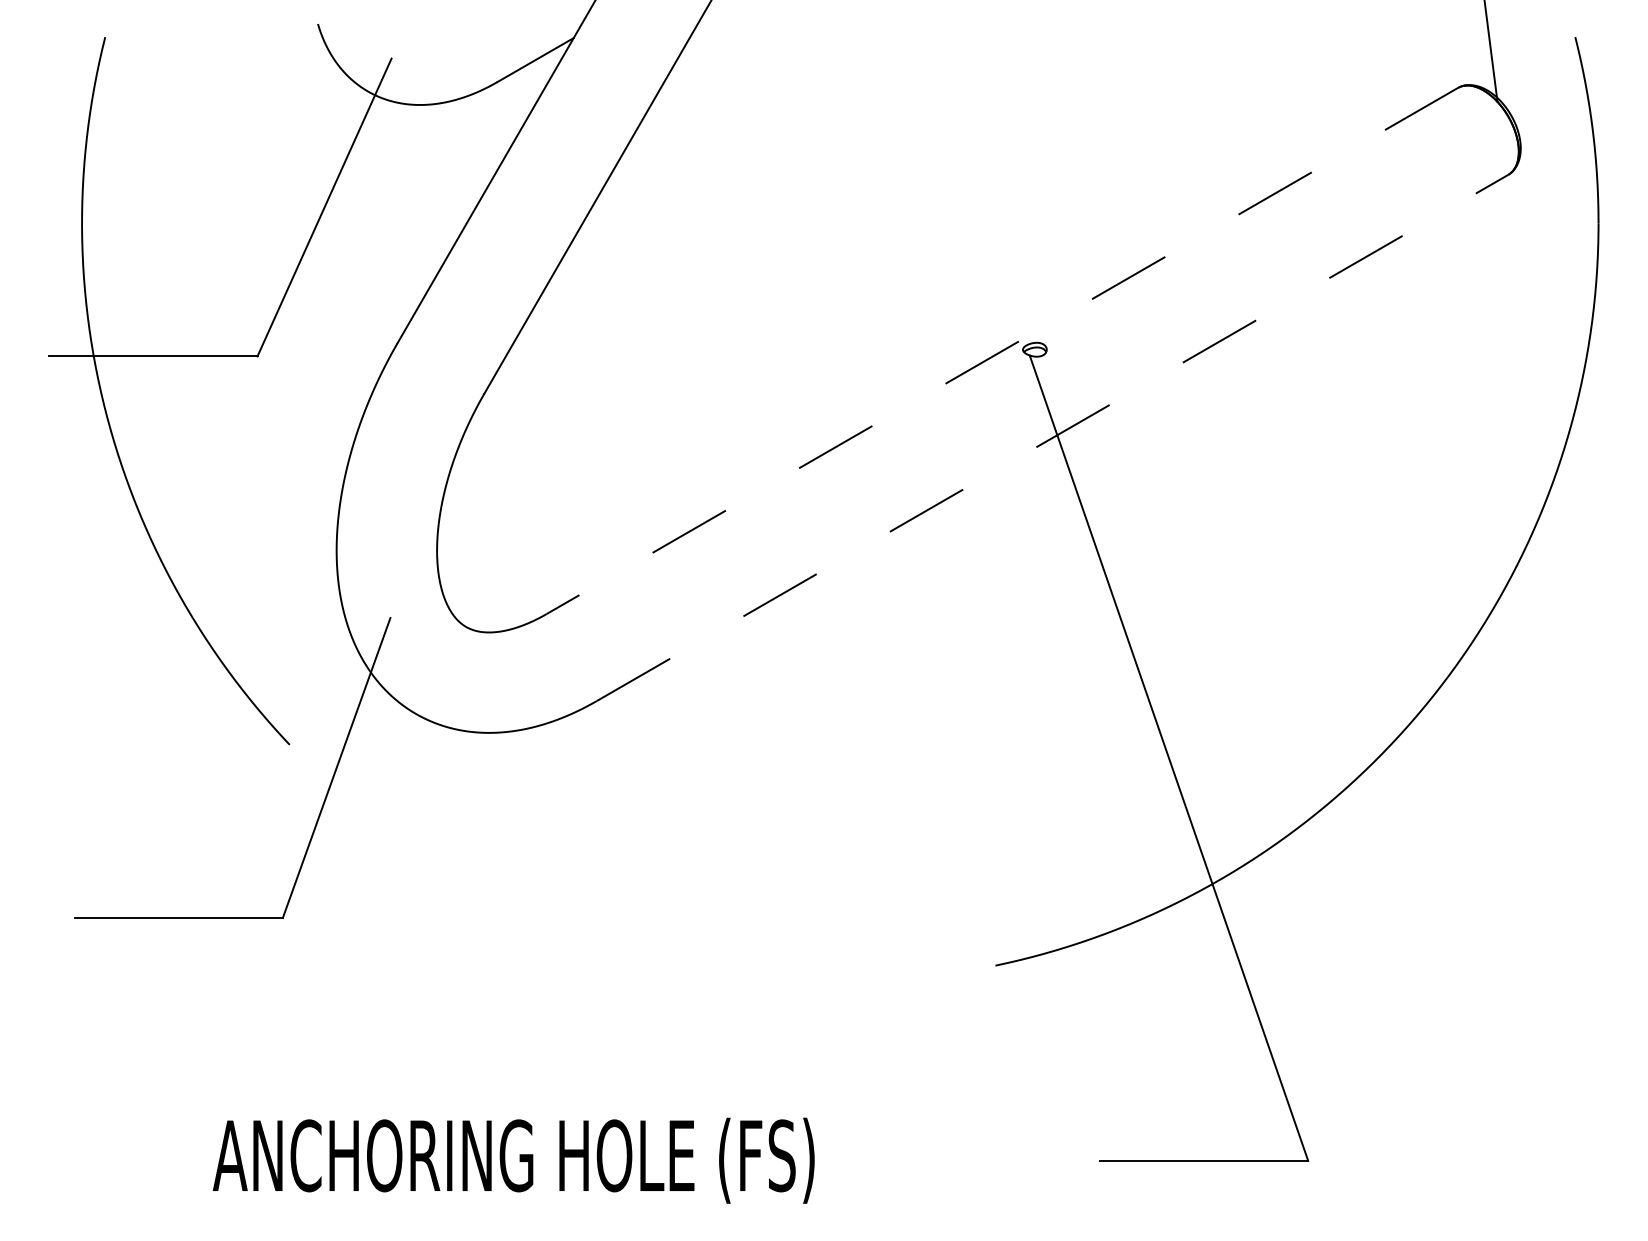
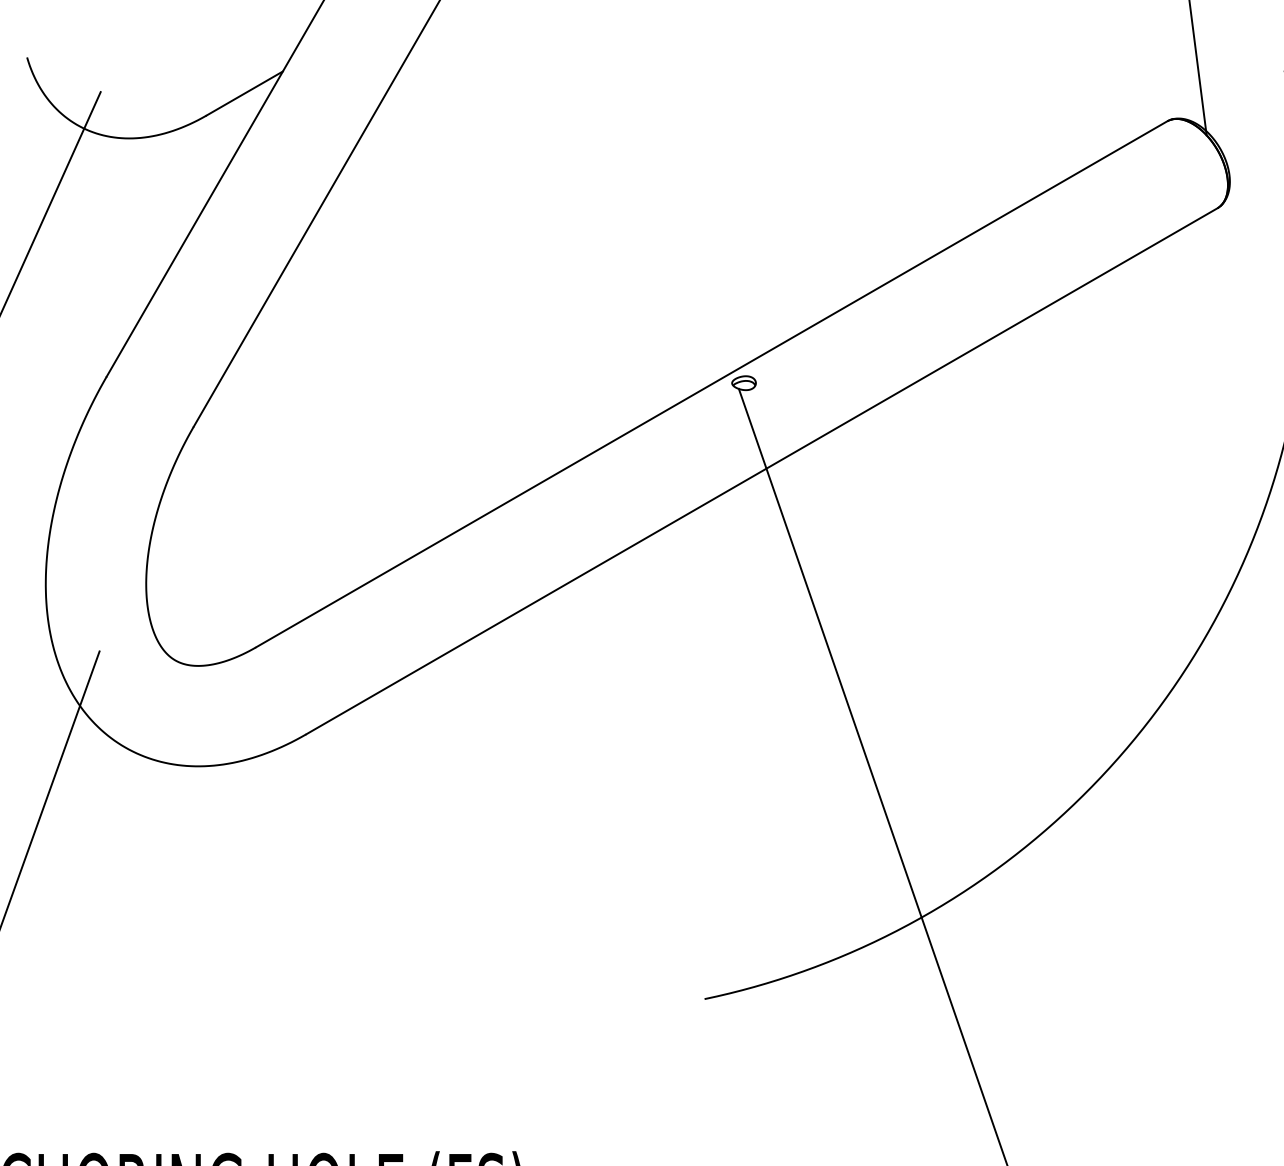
line: (1002, 351) -> (711, 384), dashed -> solid
line: (1053, 437) -> (762, 470), dashed -> solid

